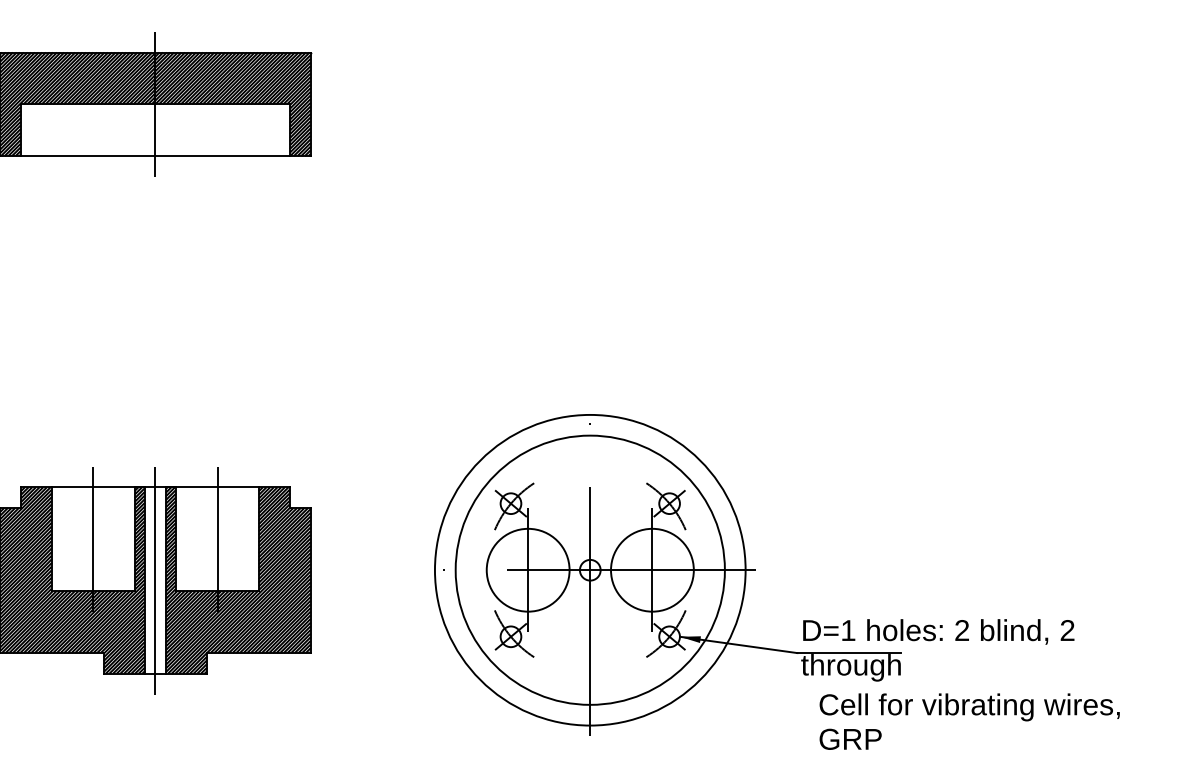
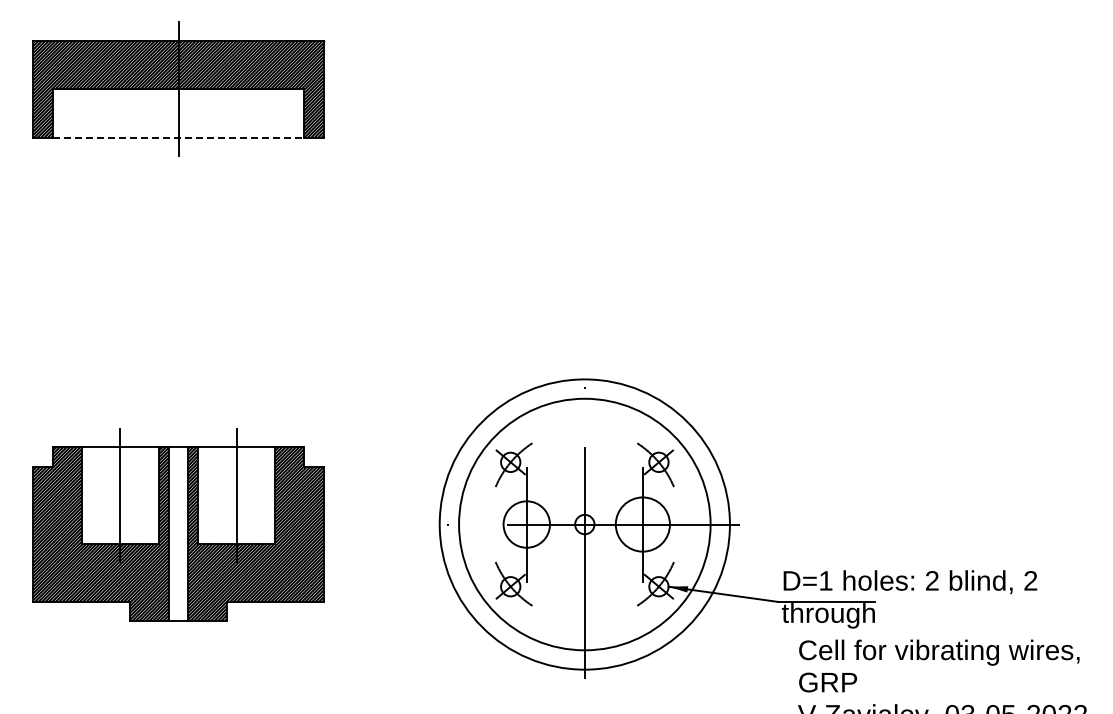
line: (155, 155) -> (178, 137), solid -> dashed
circle: (527, 570) -> (526, 524), size x0.6
circle: (652, 570) -> (642, 524), size x0.7
line: (155, 579) -> (178, 533), removed

